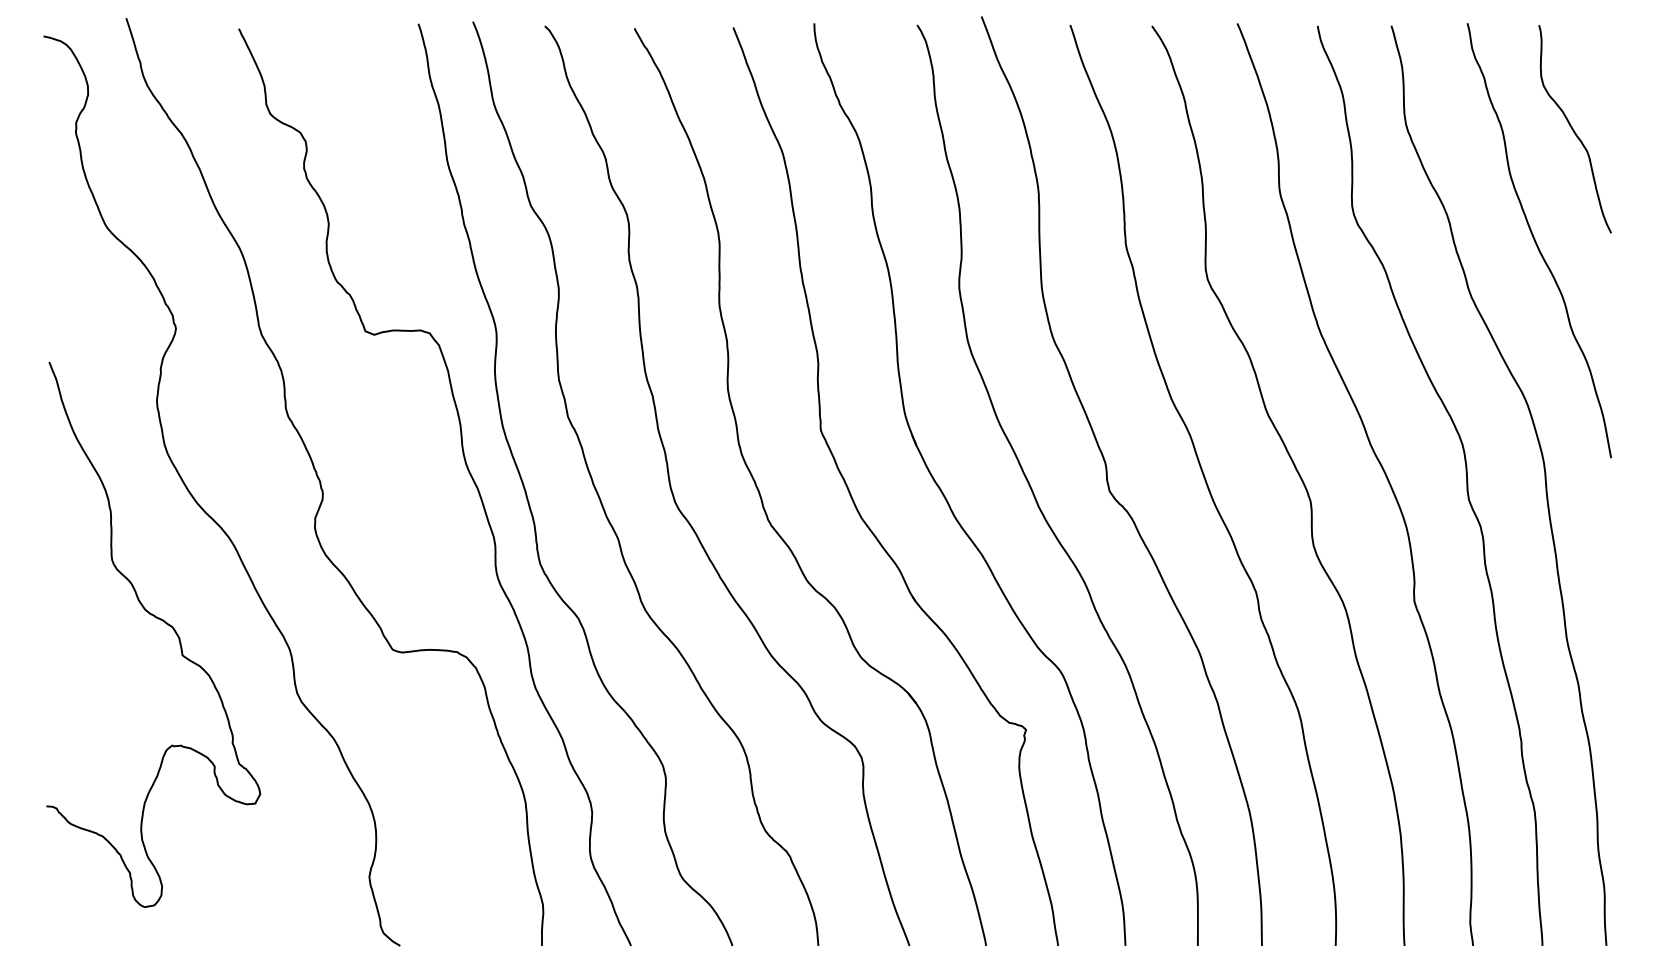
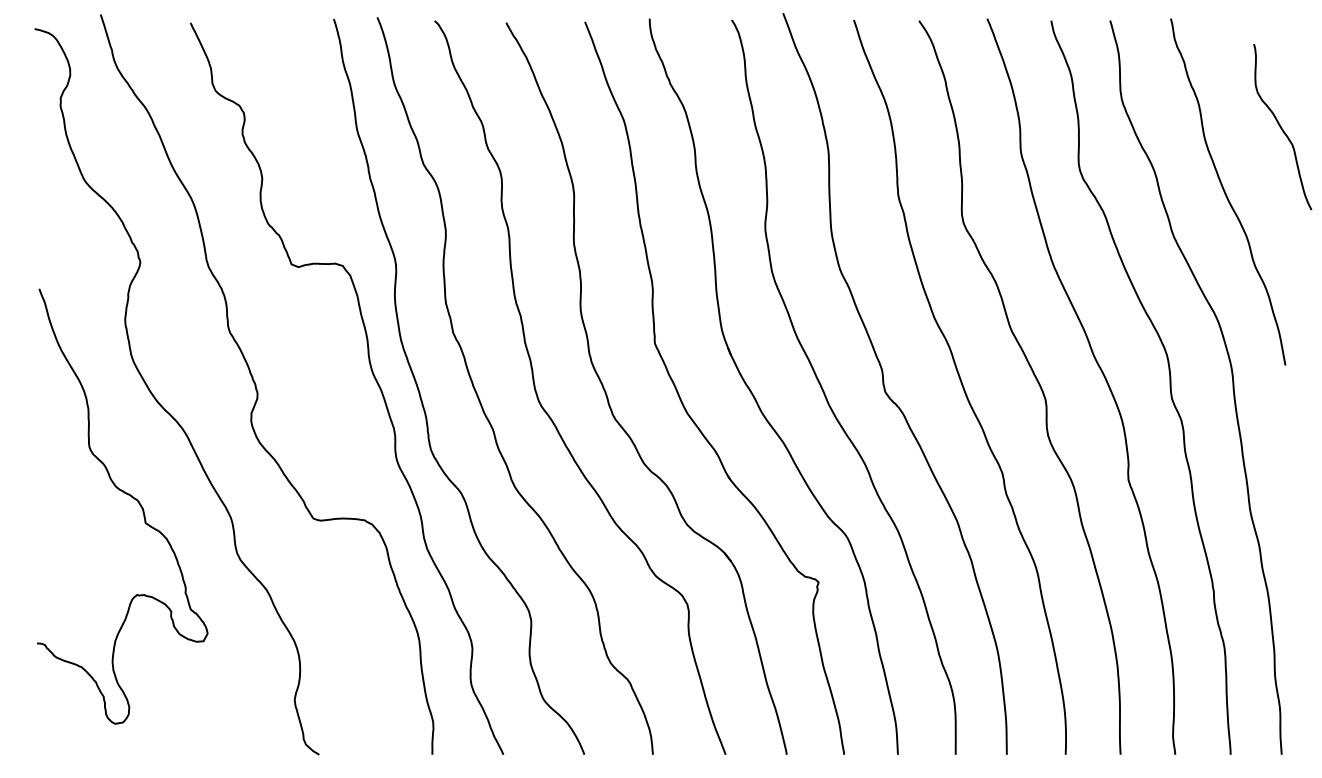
curve: (1574, 129) -> (1282, 127), moved

